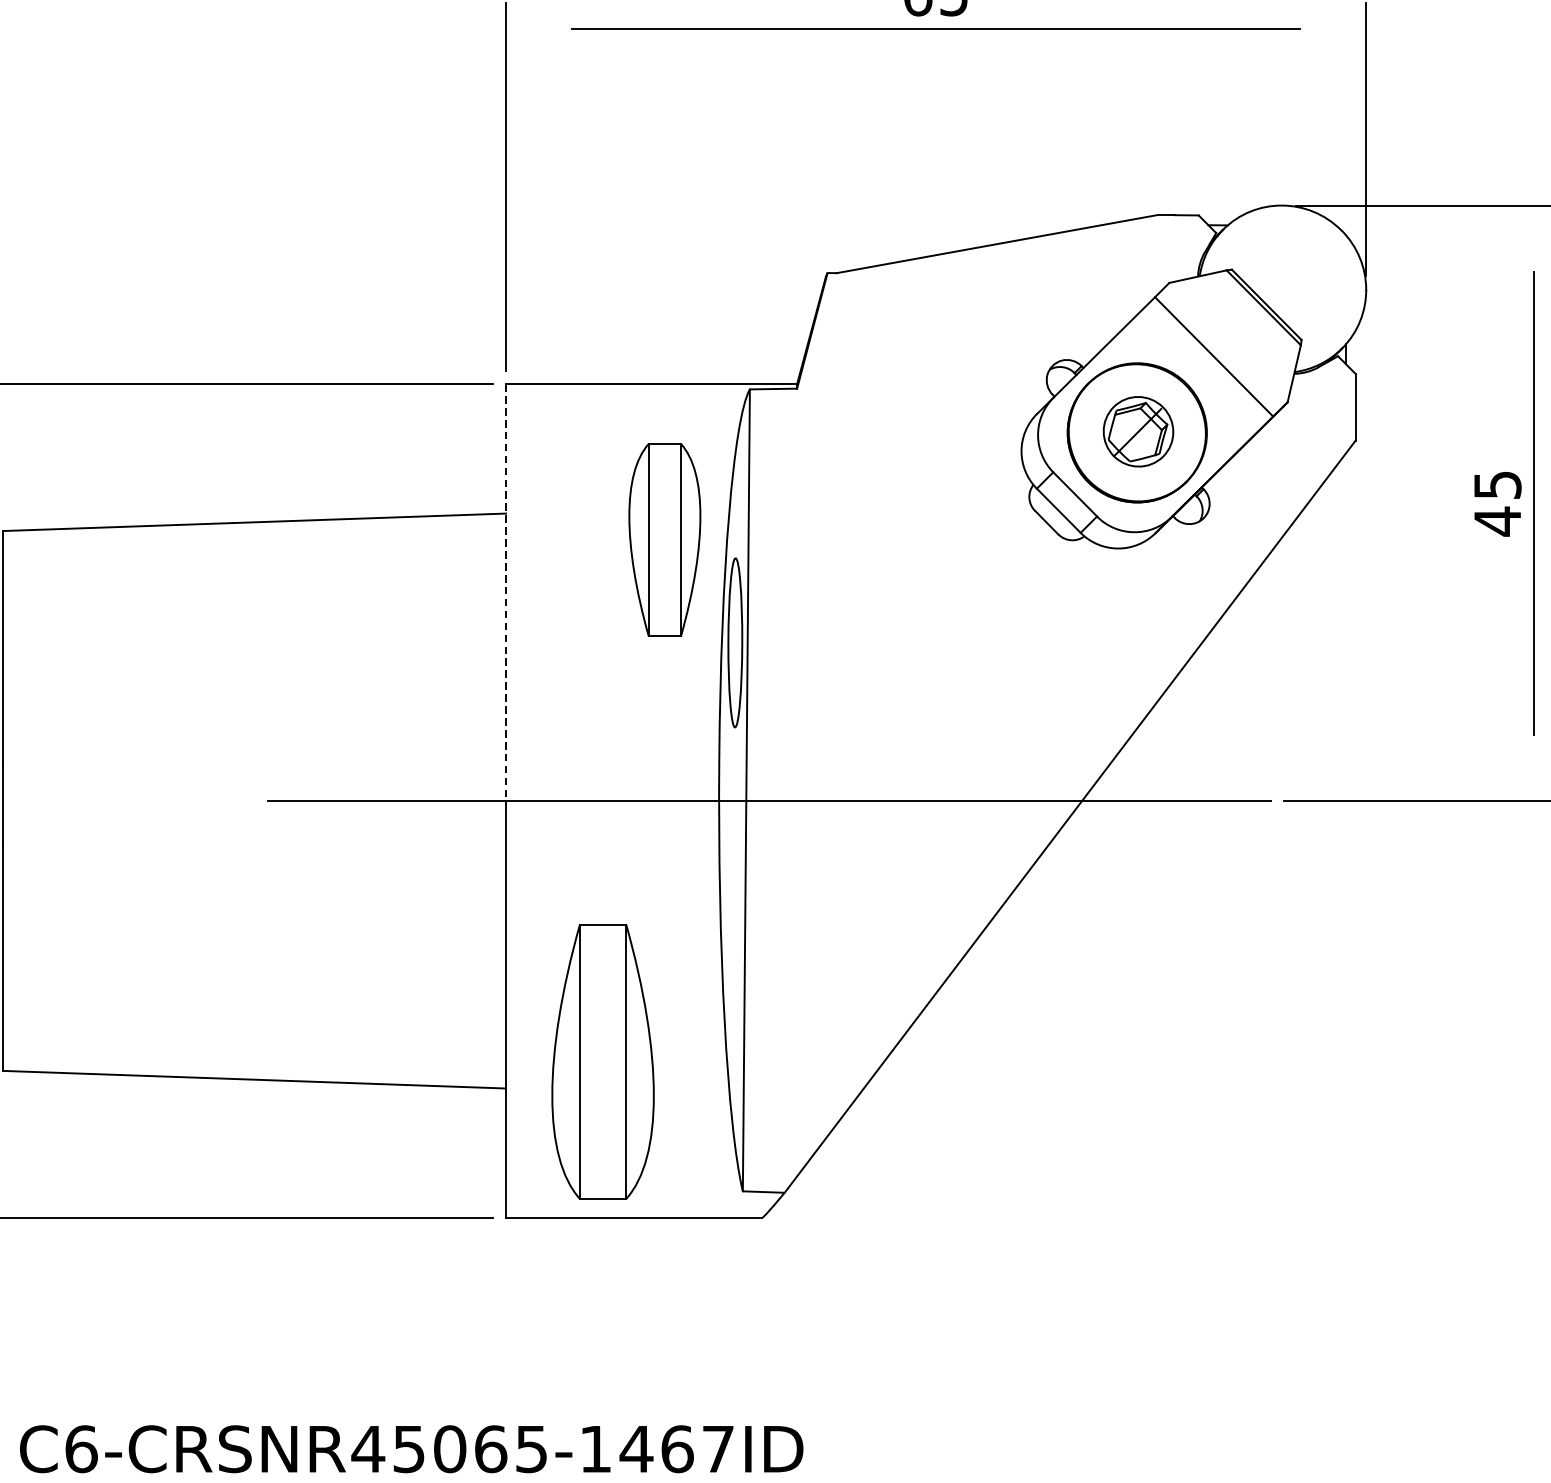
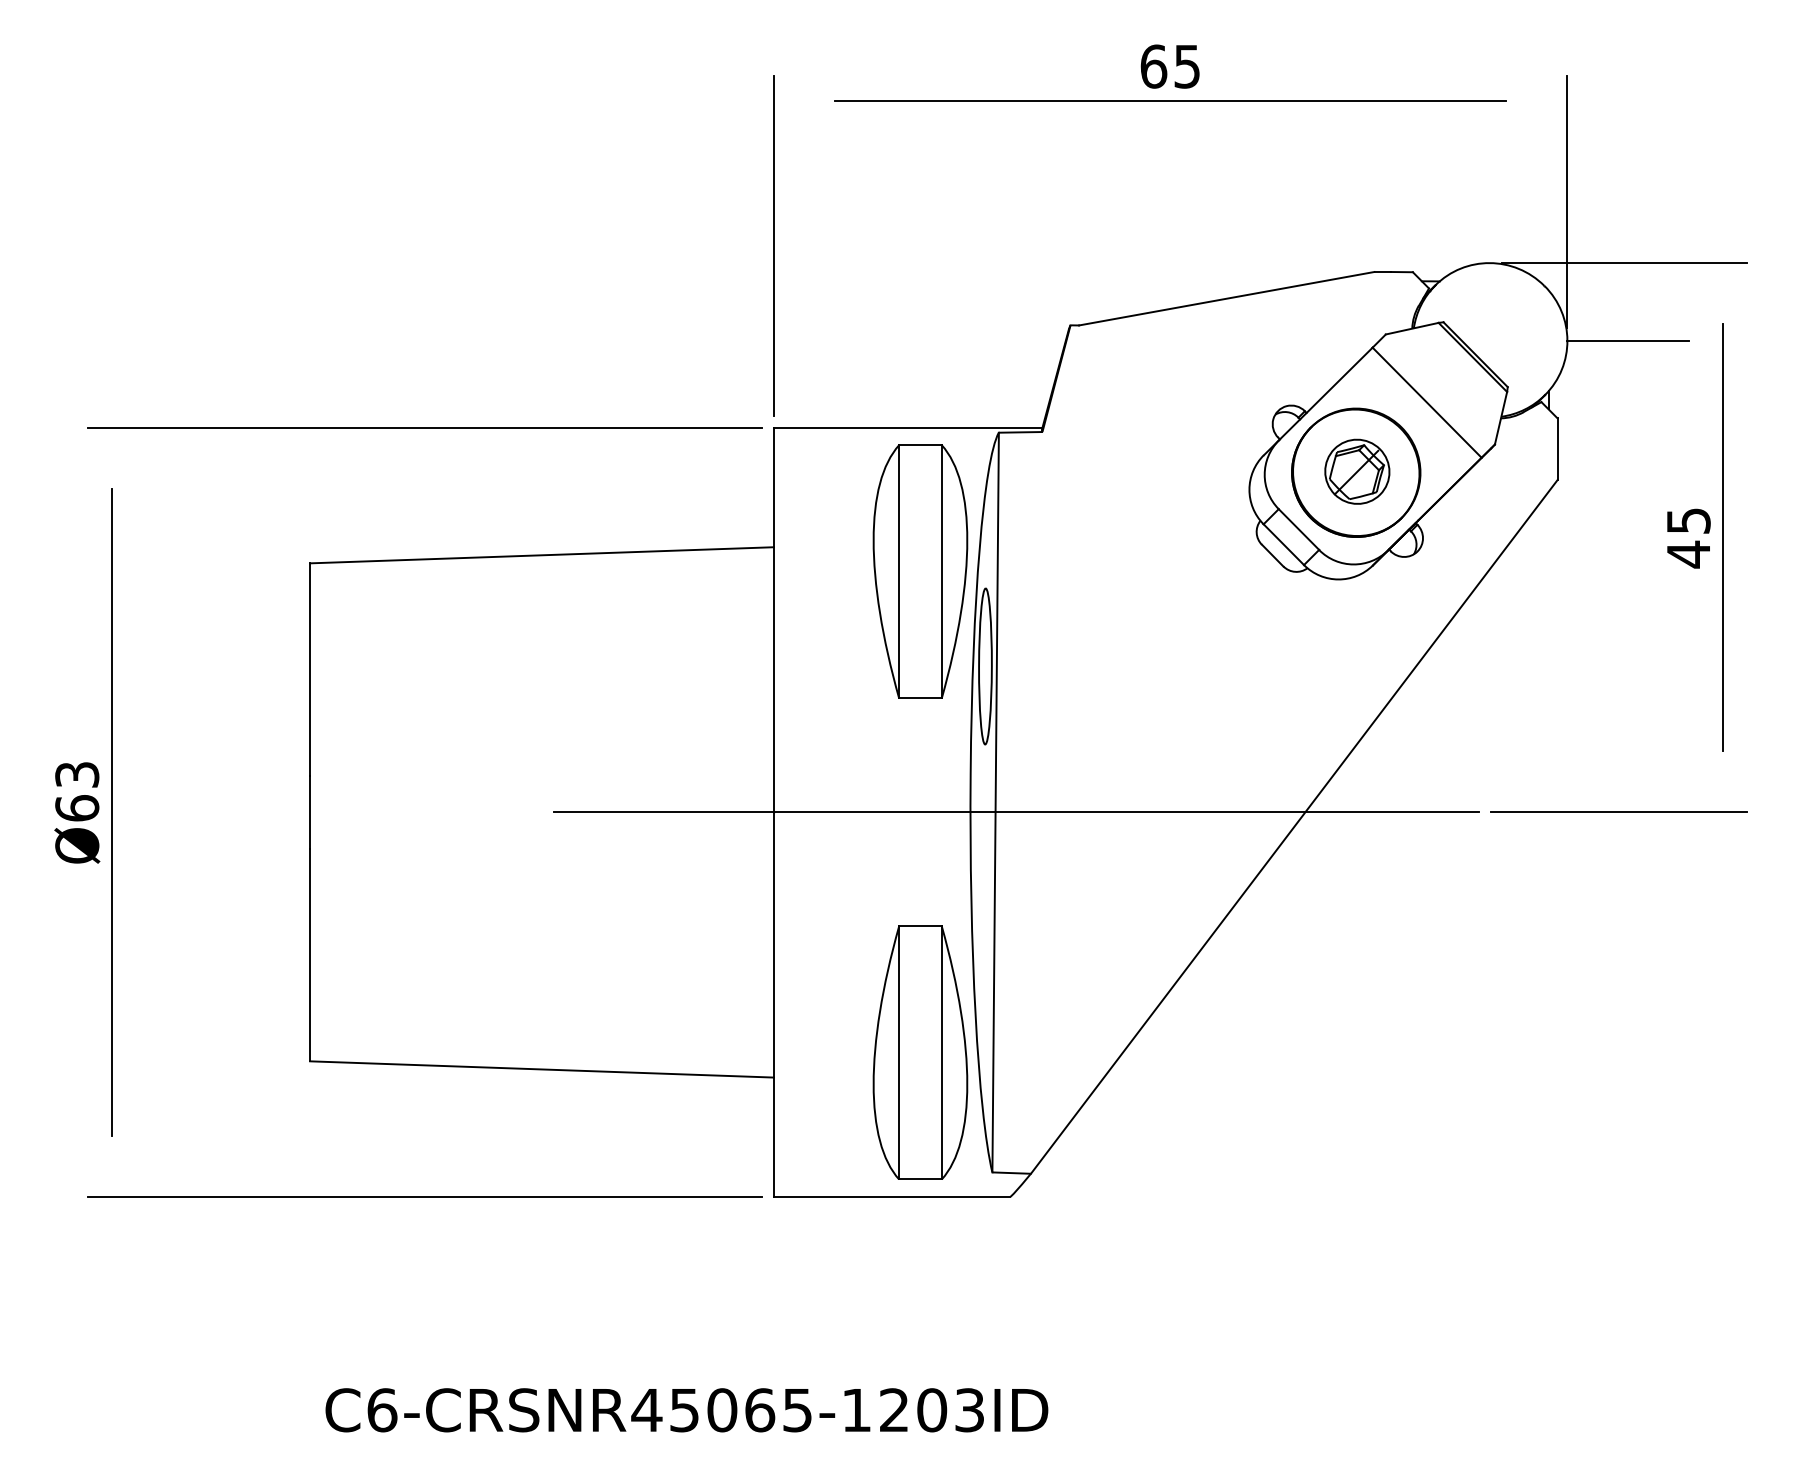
line: (1432, 289) -> (1628, 340), added
part: (664, 539) -> (920, 571), size x1.43
line: (505, 592) -> (773, 620), dashed -> solid
part: (603, 1061) -> (920, 1052), moved
text: (675, 1449) -> (930, 1410), C6-CRSNR45065-1467ID -> C6-CRSNR45065-1203ID

